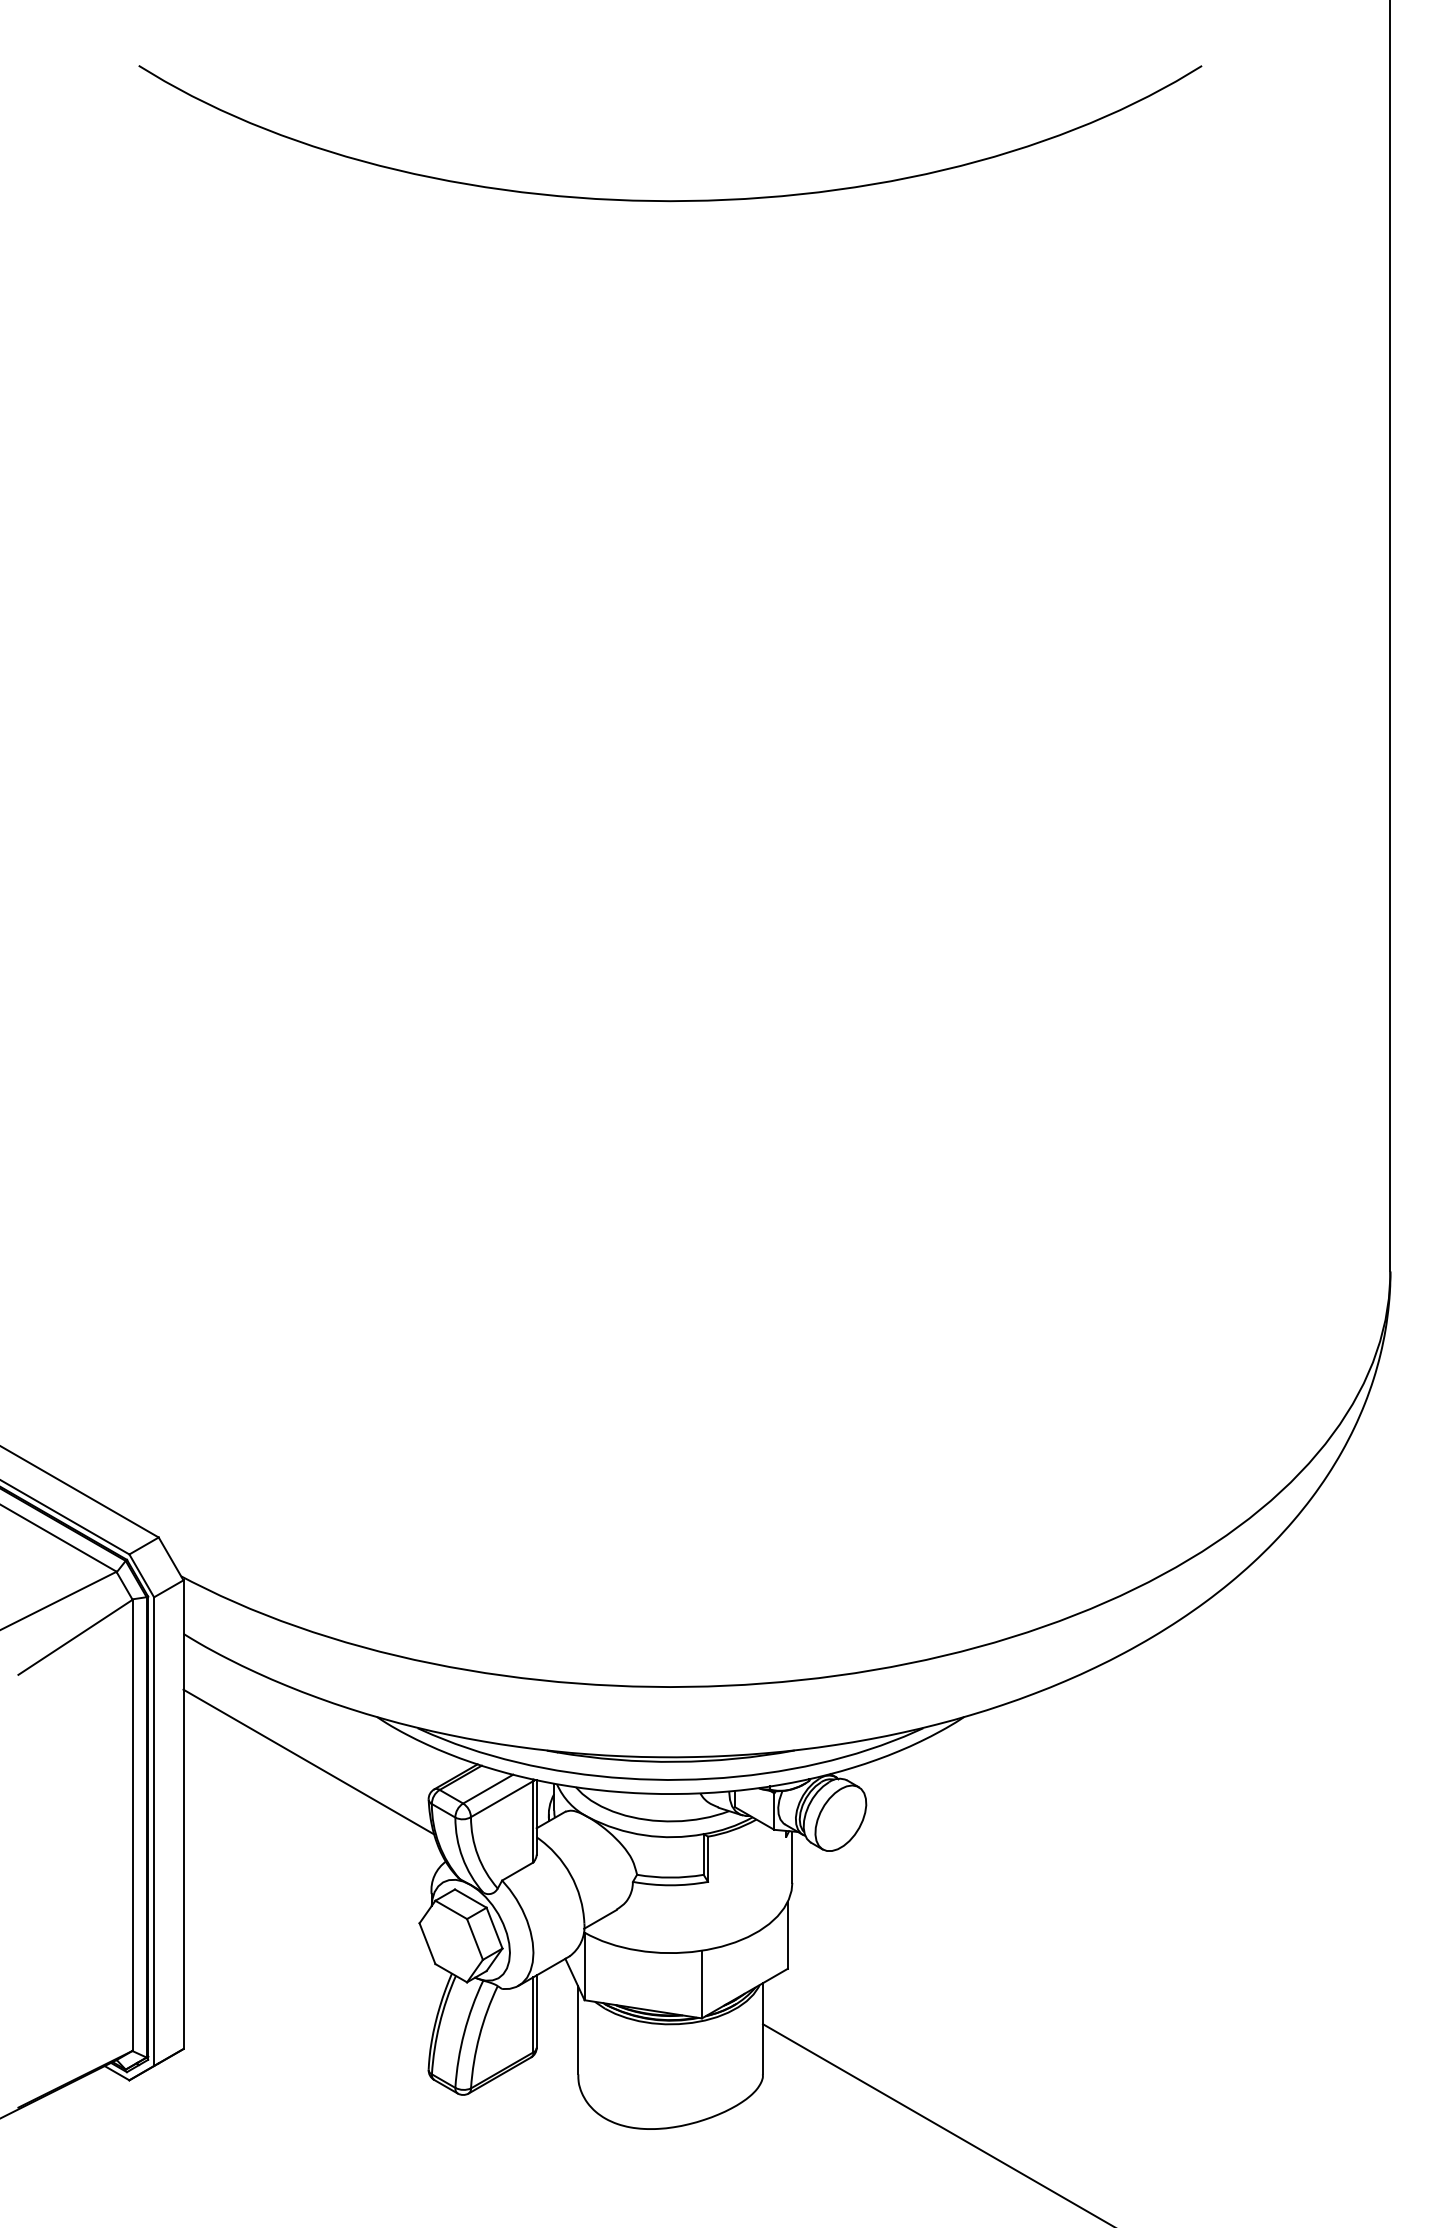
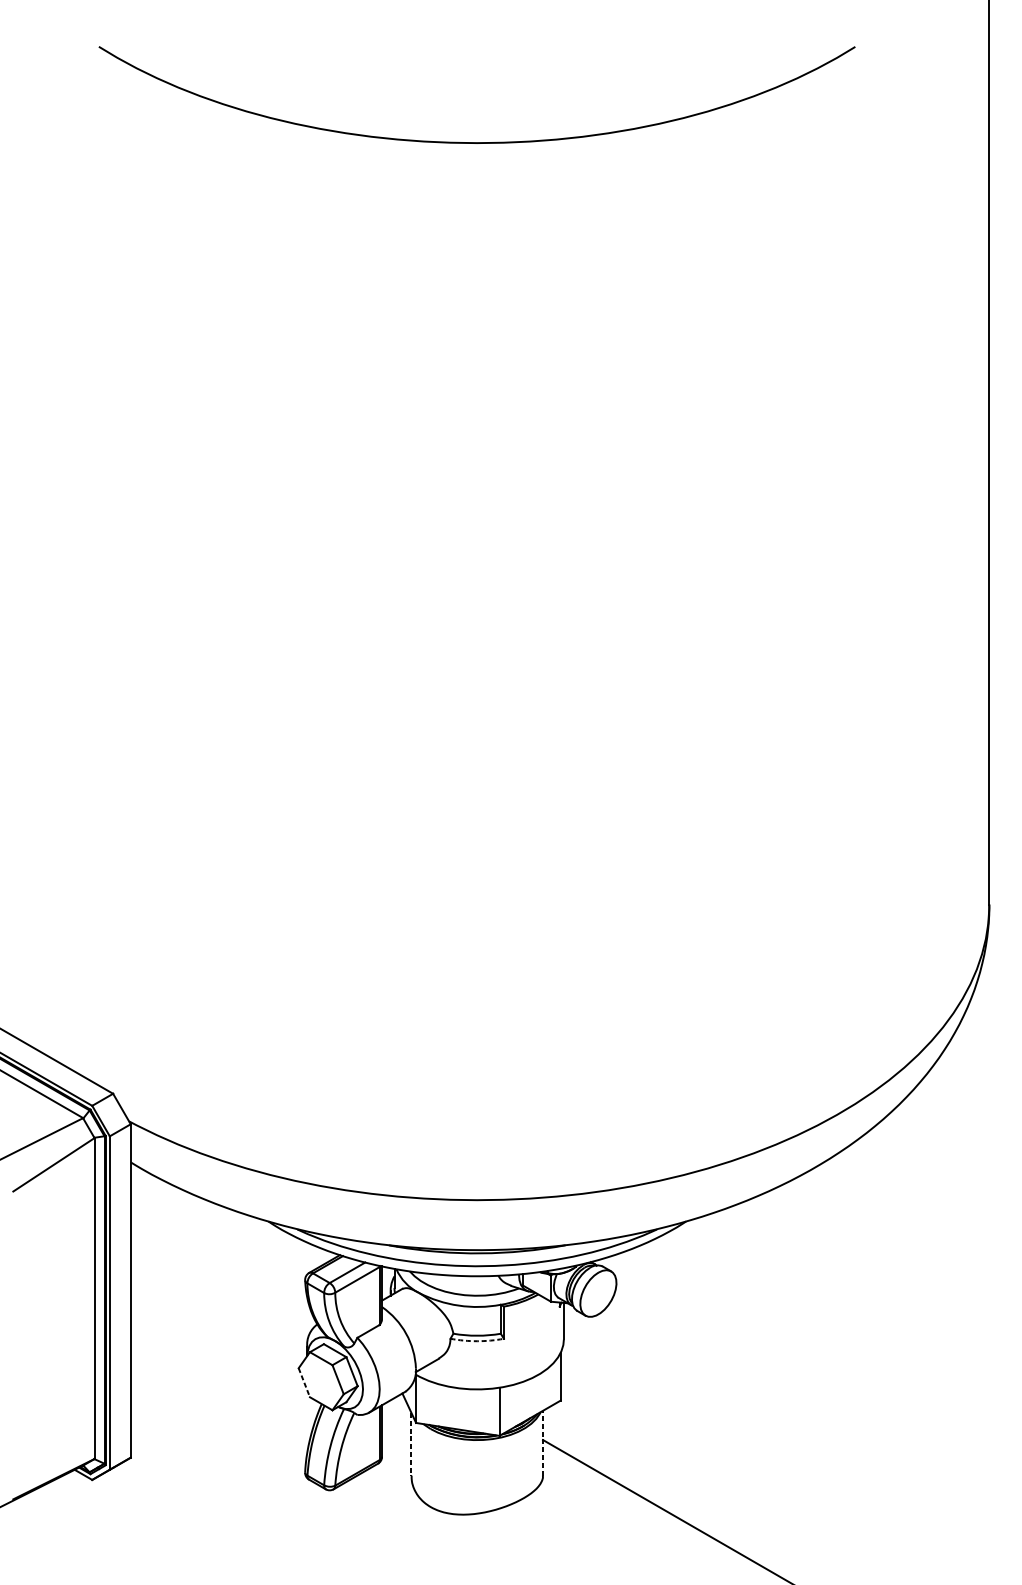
line: (308, 1761) -> (219, 1253), removed
arc: (670, 1885) -> (477, 1341), solid -> dashed
line: (427, 1943) -> (304, 1382), solid -> dashed
line: (763, 2028) -> (543, 1443), solid -> dashed
line: (578, 2030) -> (411, 1444), solid -> dashed

